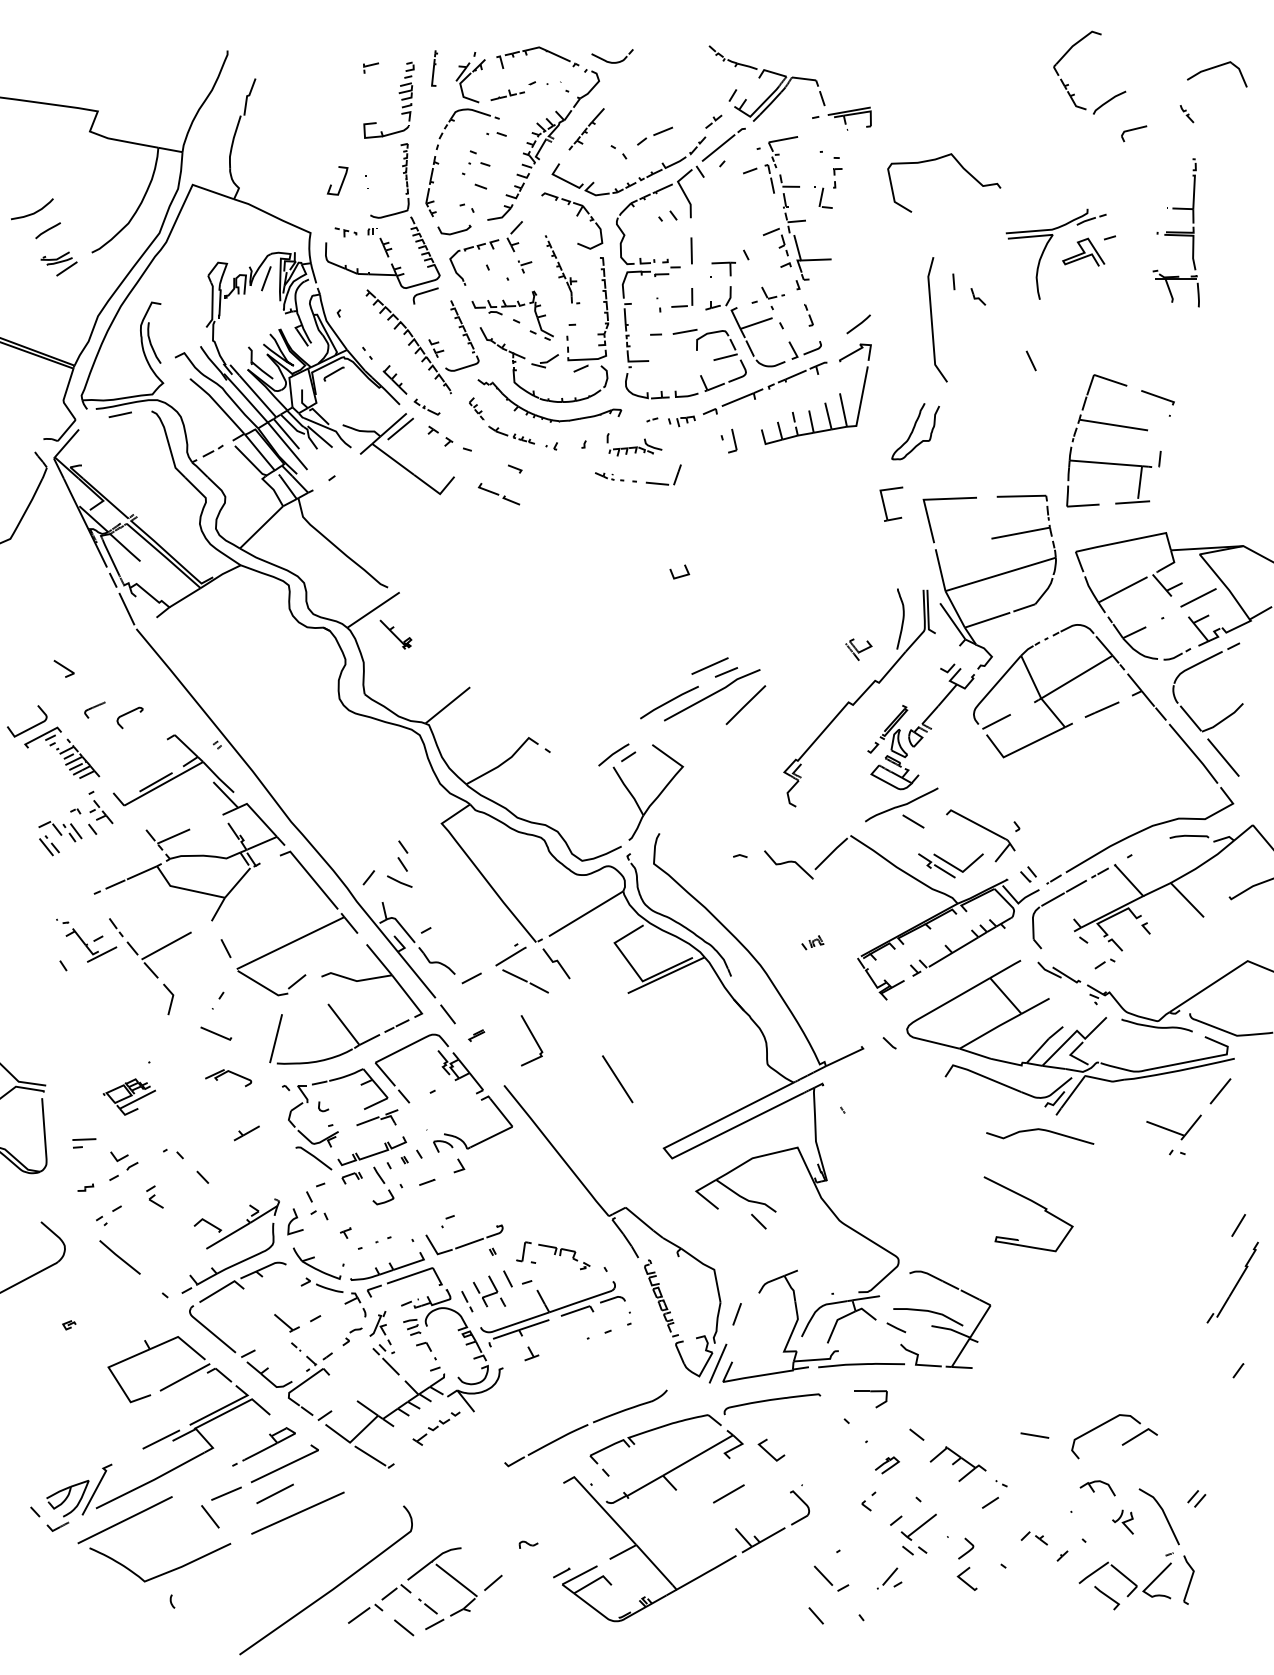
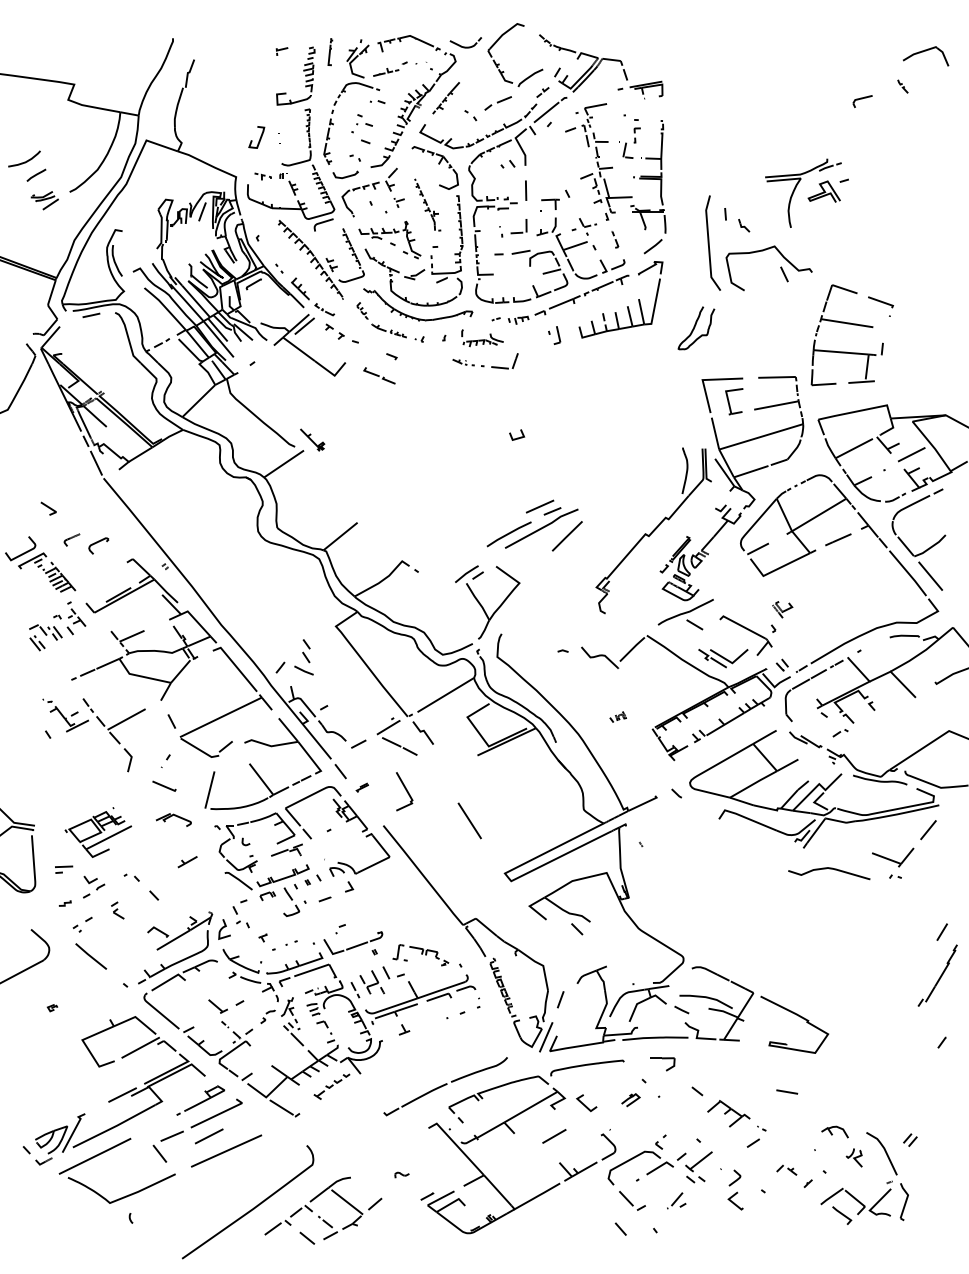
part: (1068, 84) -> (499, 64), moved
curve: (960, 166) -> (781, 255), moved
part: (1175, 232) -> (647, 176), moved
part: (885, 506) -> (729, 403), moved
part: (395, 634) -> (312, 439), moved
part: (858, 649) -> (782, 609), moved
part: (129, 1096) -> (98, 834), size x1.67
curve: (1040, 1130) -> (829, 869), moved
curve: (1034, 1203) -> (799, 1016), moved
part: (1121, 1444) -> (646, 1174), moved
curve: (886, 1463) -> (630, 1098), moved

